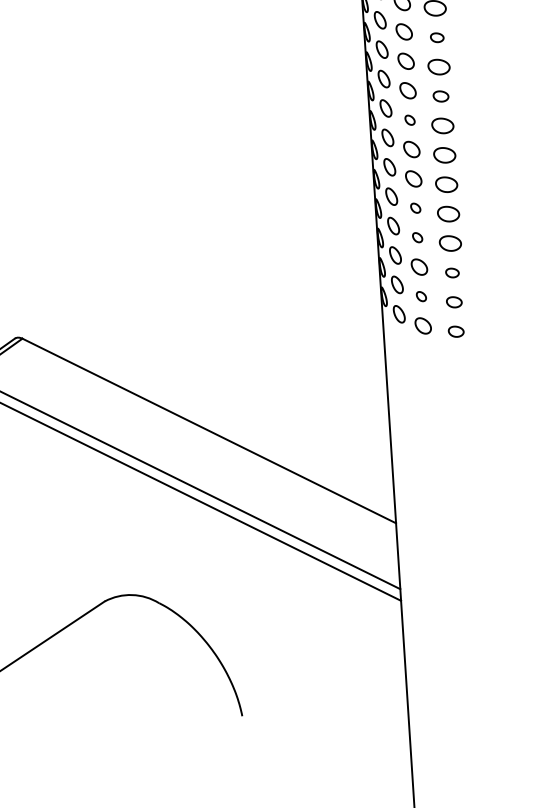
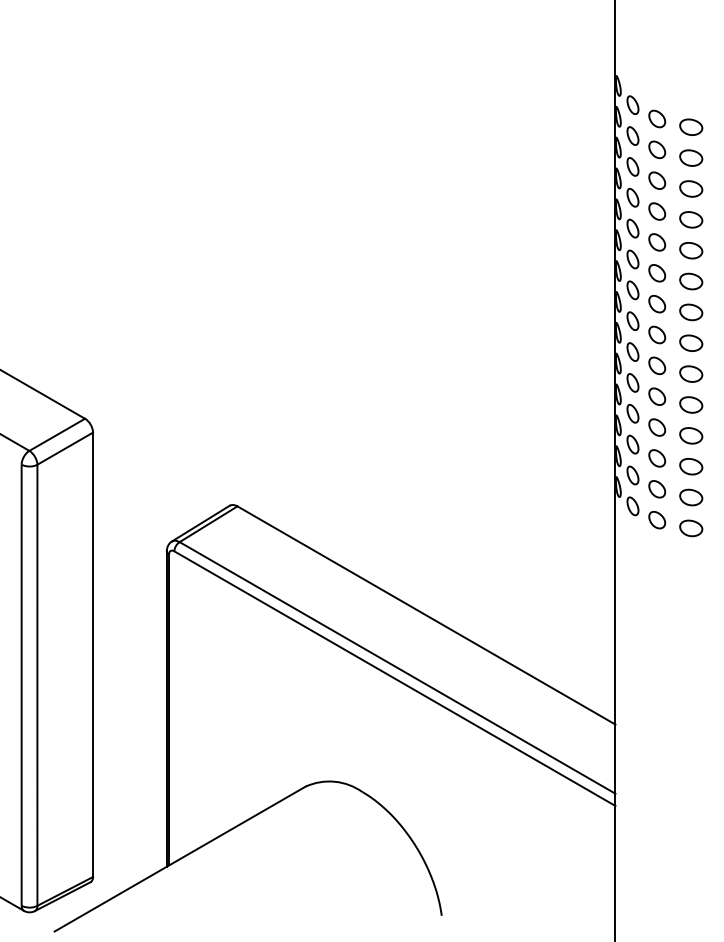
part: (437, 37) -> (691, 219), size x1.67
part: (441, 96) -> (691, 281), size x1.43
part: (410, 120) -> (657, 304), size x1.67
part: (415, 208) -> (657, 396), size x1.67
part: (417, 237) -> (657, 427), size x1.67
part: (452, 272) -> (691, 466), size x1.67
part: (421, 296) -> (657, 489), size x1.67
part: (454, 302) -> (691, 497), size x1.43
part: (456, 331) -> (691, 528), size x1.43

